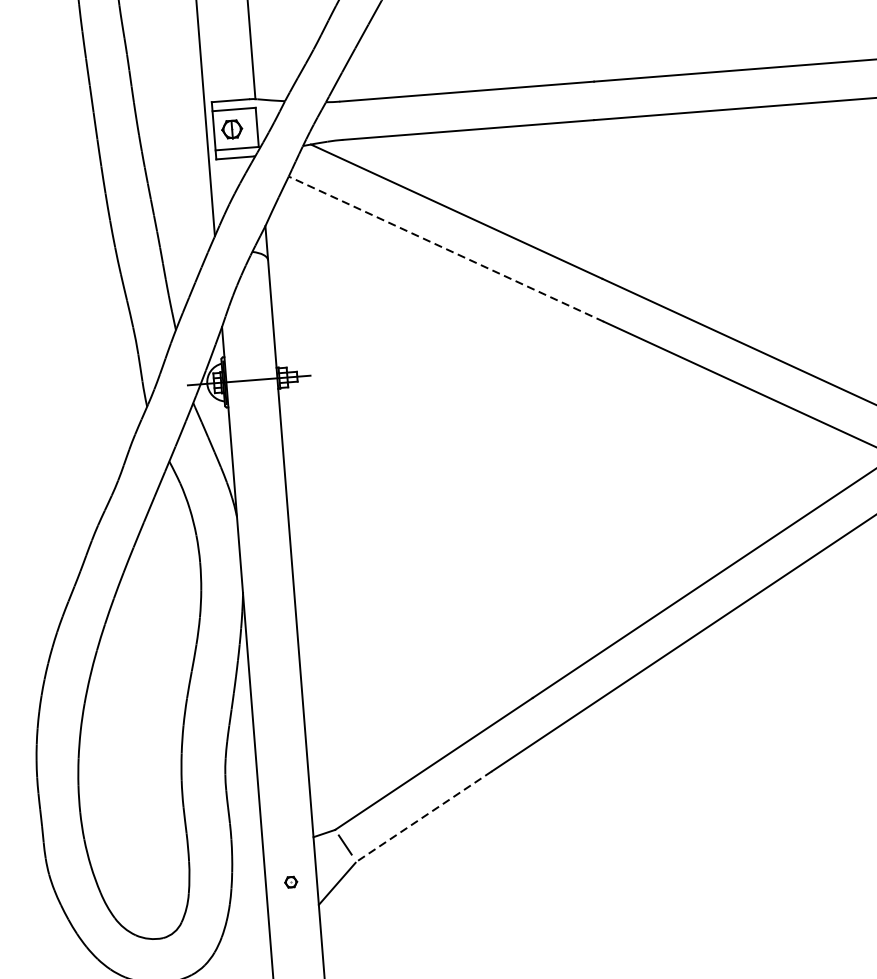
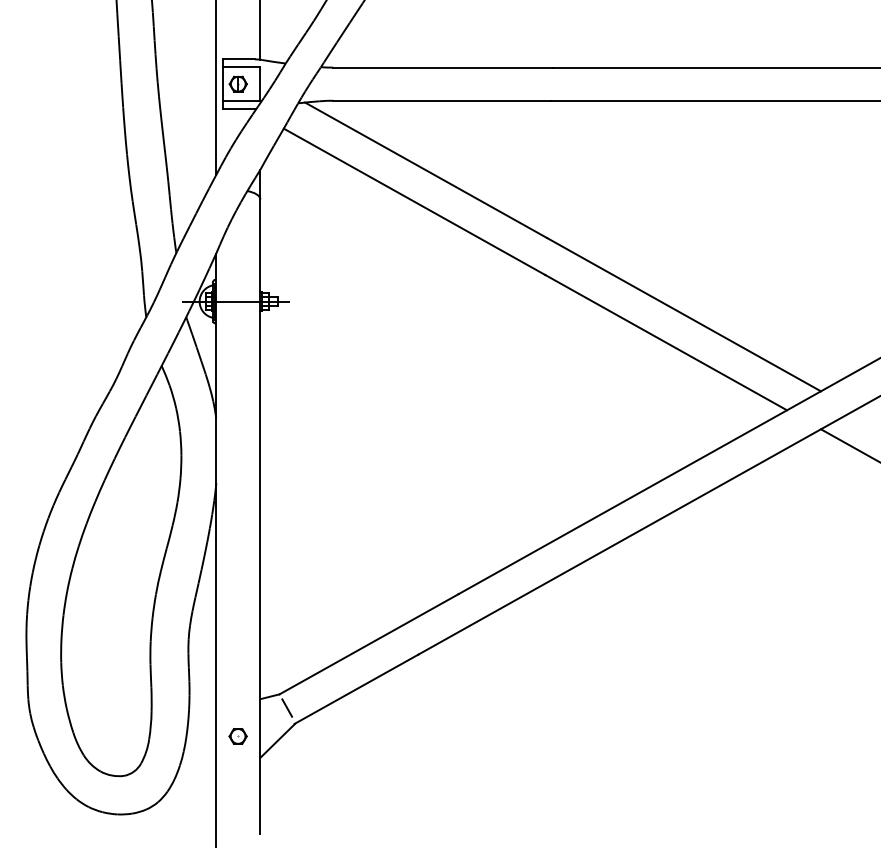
line: (446, 248) -> (414, 201), dashed -> solid
line: (423, 817) -> (356, 689), dashed -> solid
part: (290, 882) -> (237, 736), size x1.67

